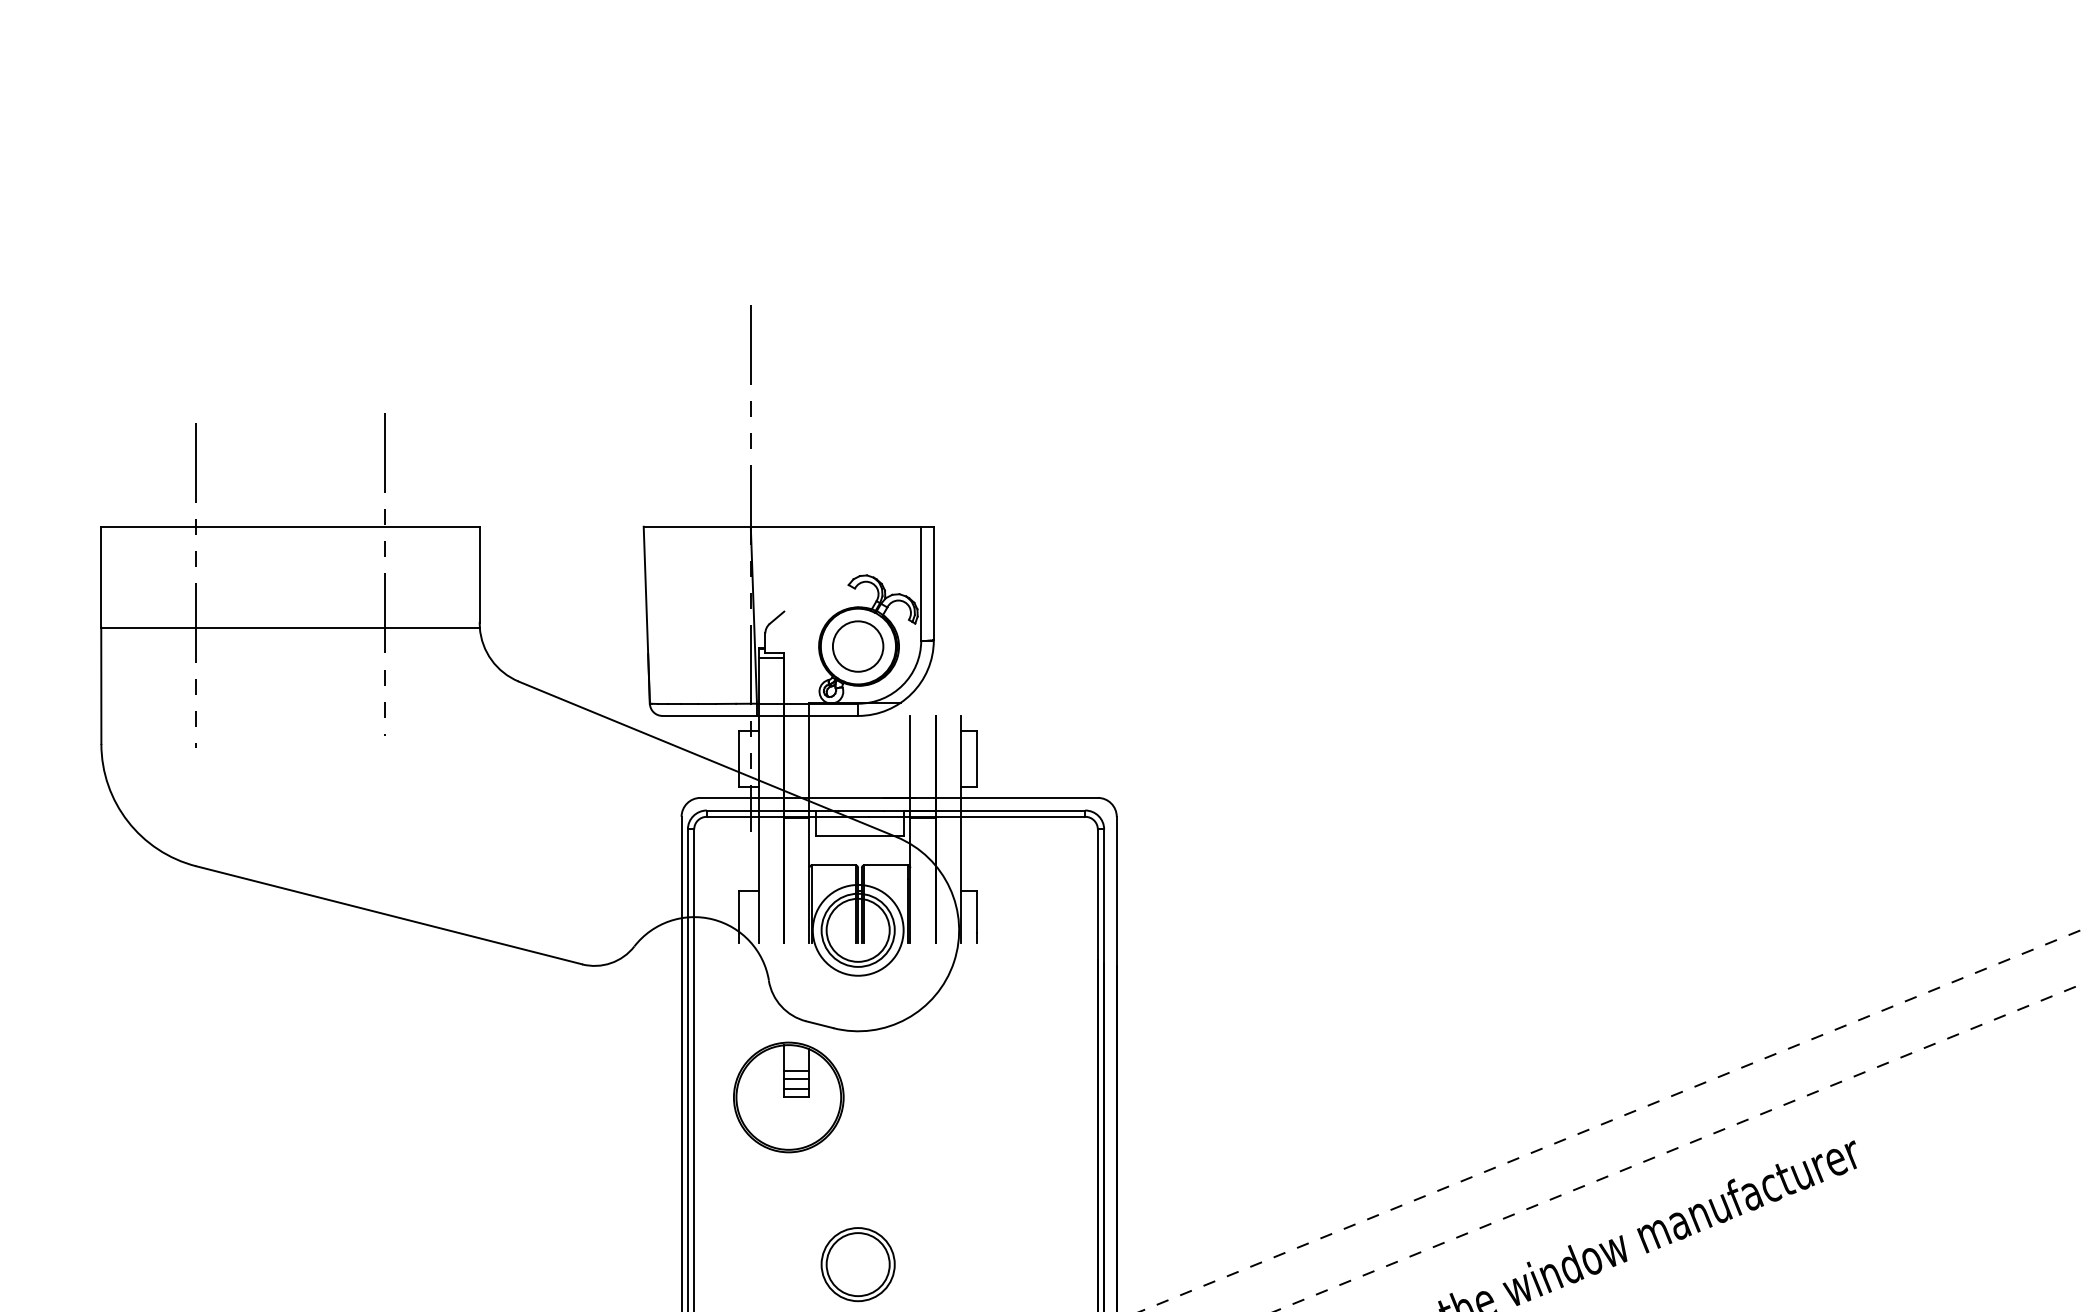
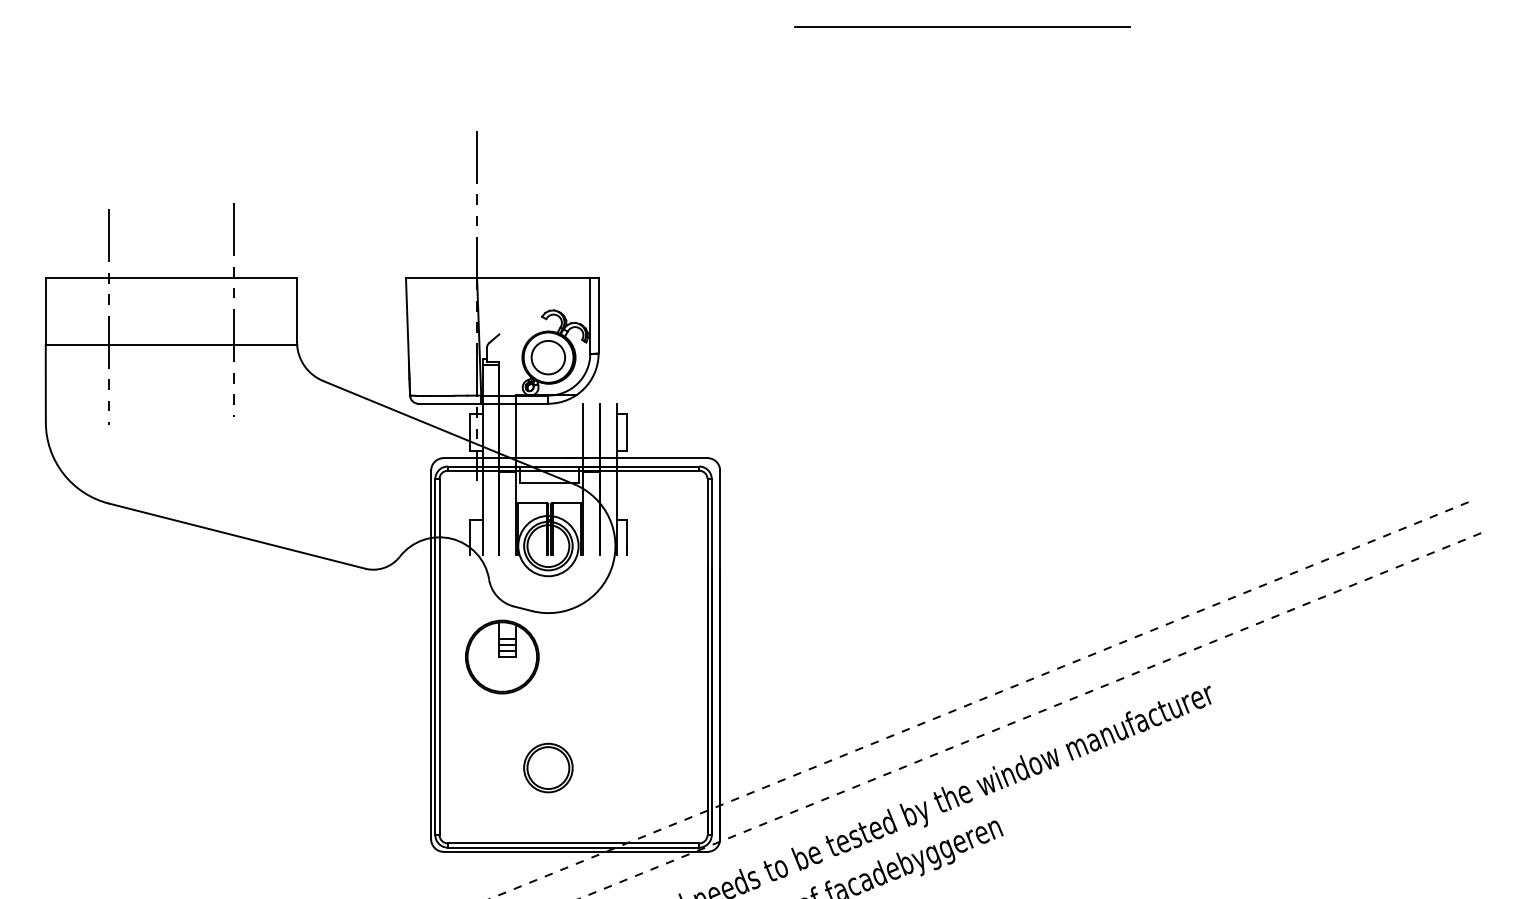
line: (1480, 147) -> (961, 26), added

